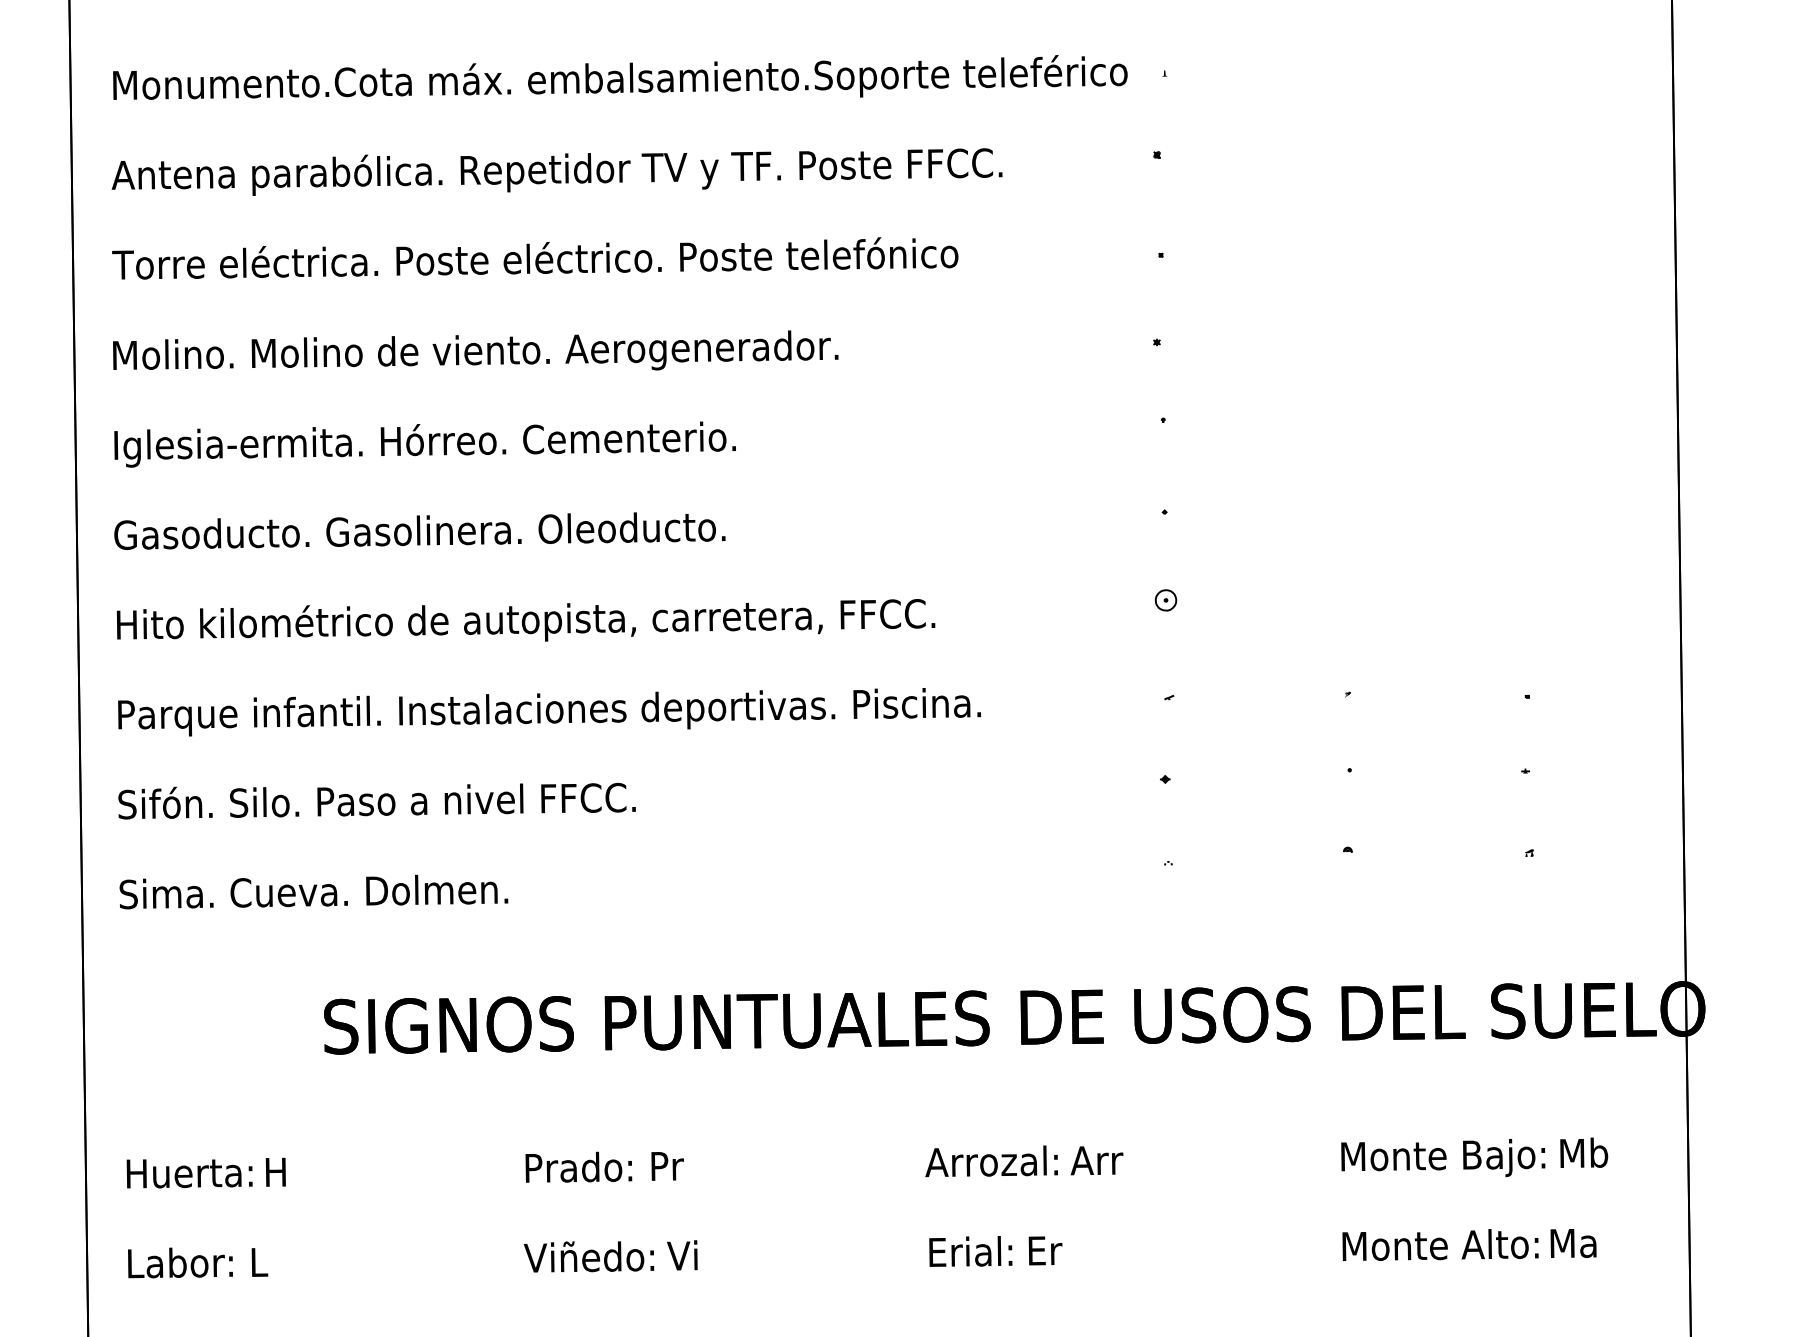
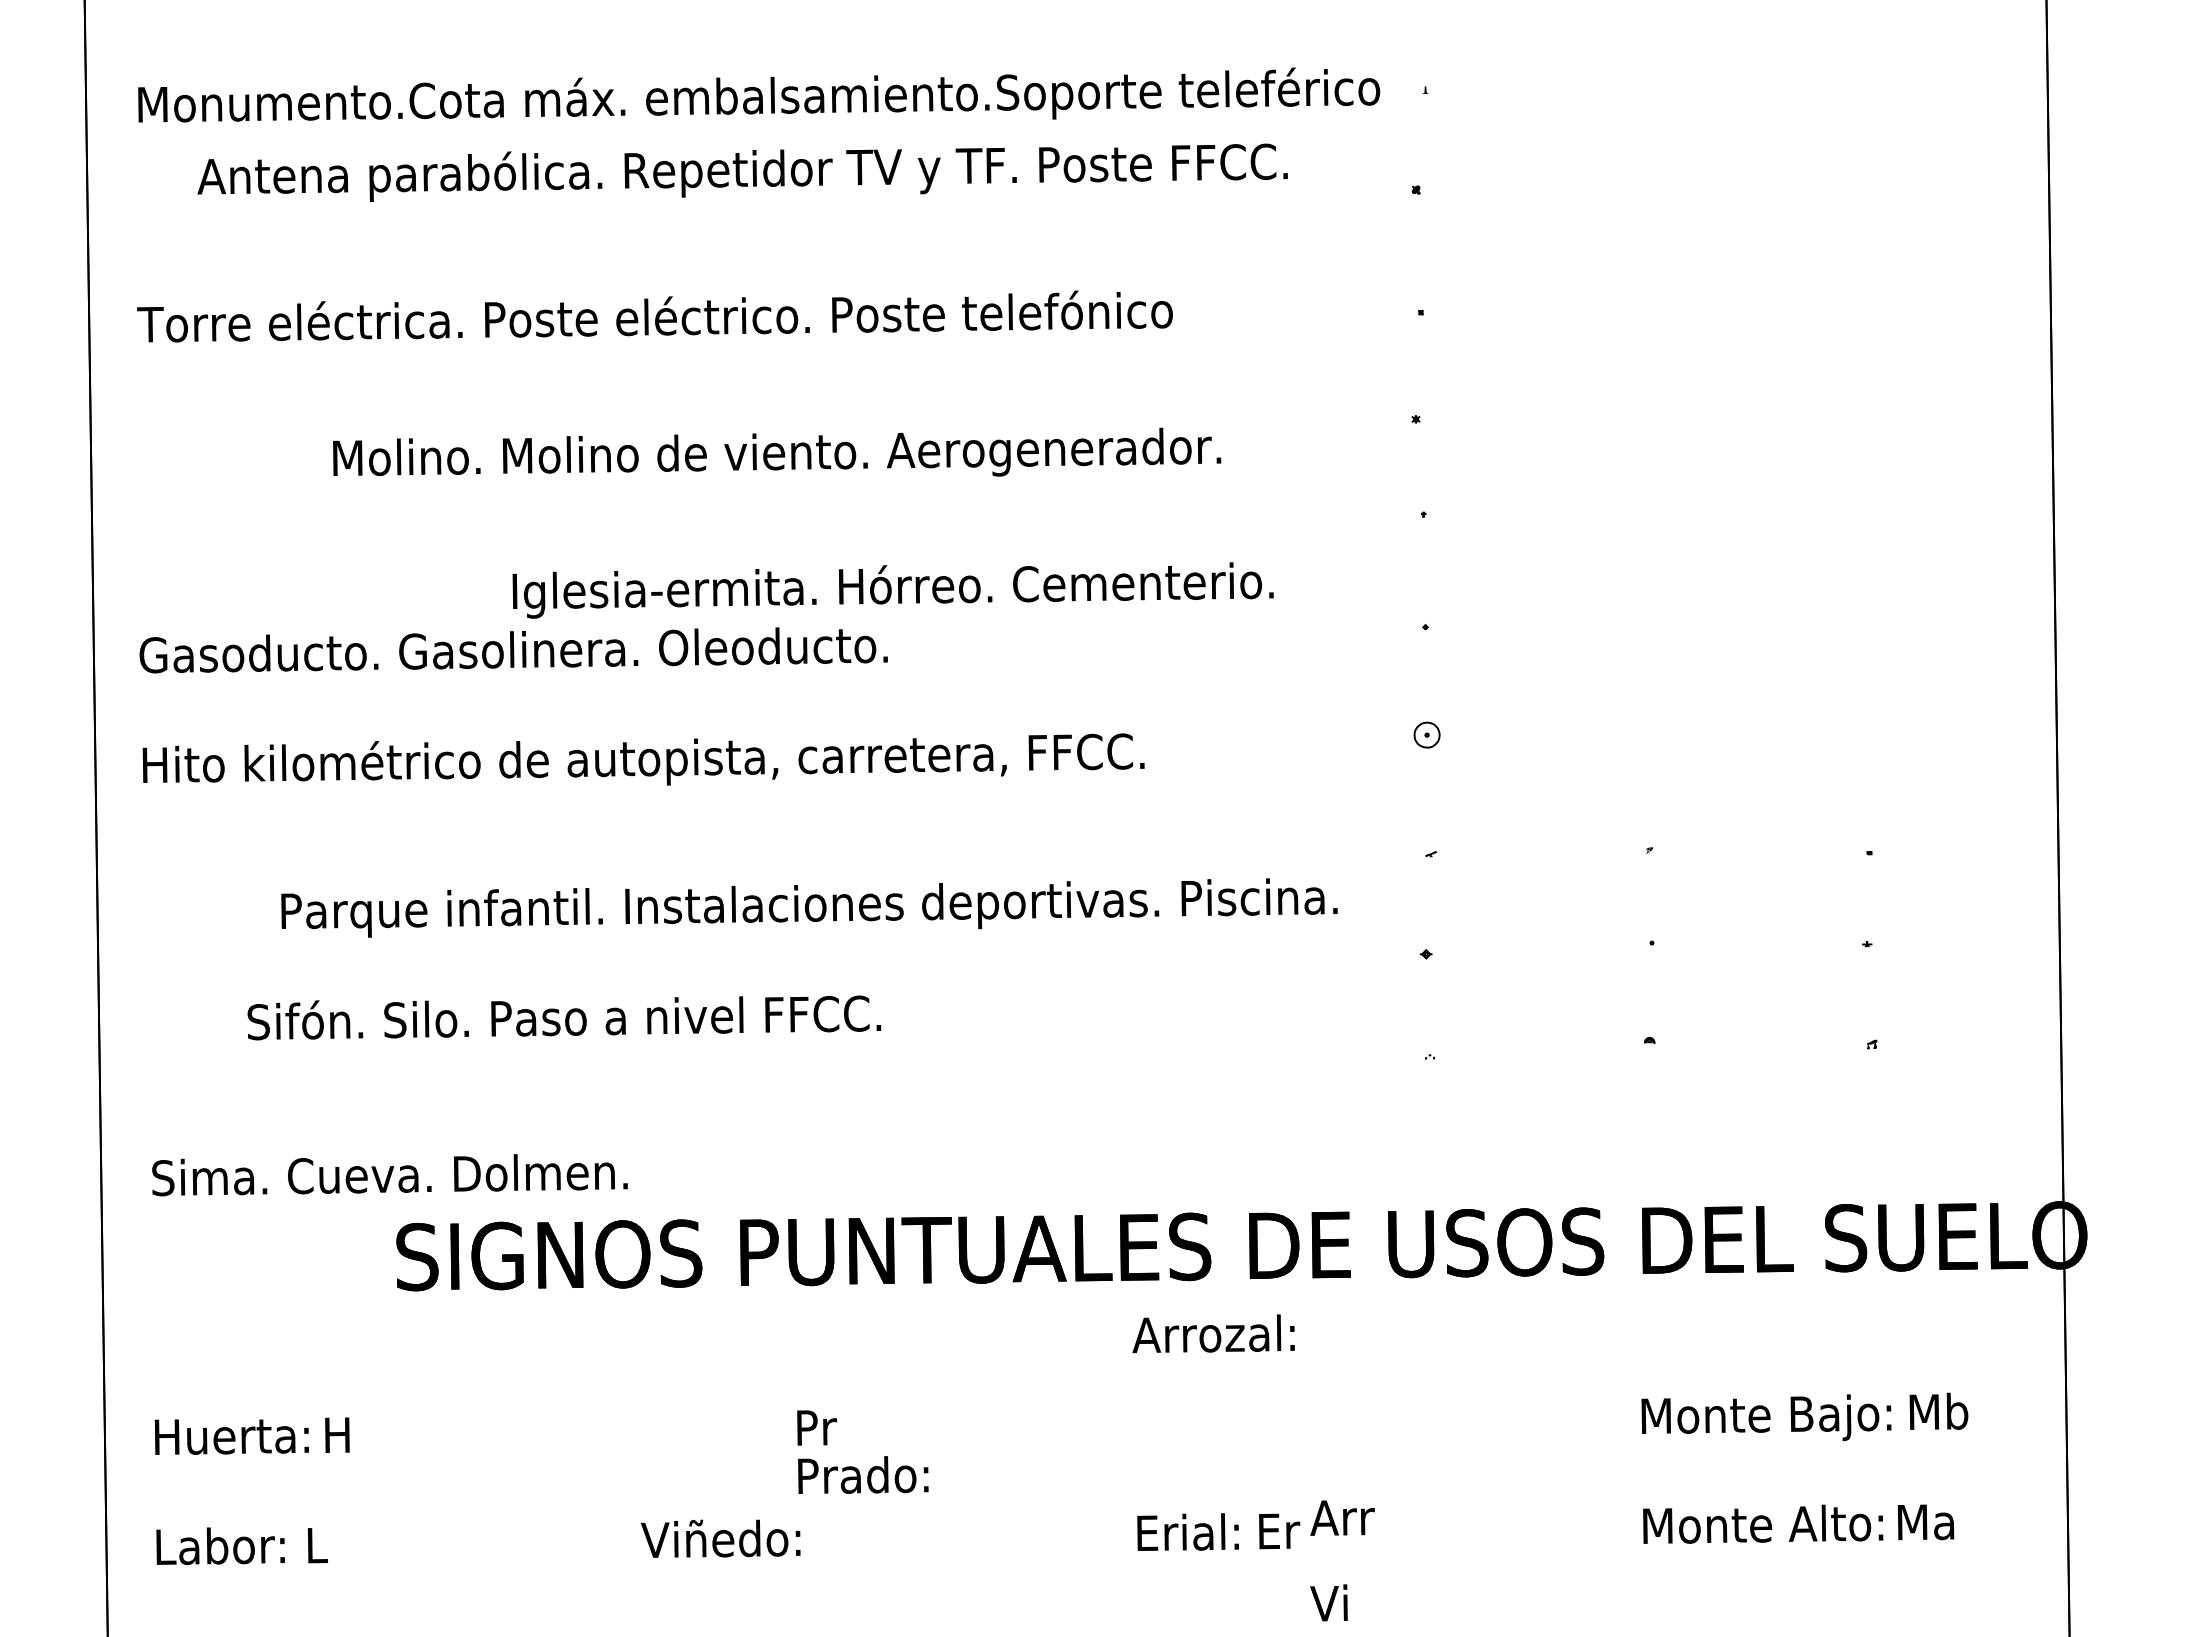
text: (556, 171) -> (742, 172), moved
text: (476, 349) -> (777, 451), moved
text: (424, 444) -> (892, 590), moved
text: (549, 711) -> (809, 907), moved
text: (377, 800) -> (564, 1017), moved
text: (313, 892) -> (389, 1175), moved
text: (1096, 1160) -> (1342, 1517), moved
text: (991, 1161) -> (1213, 1333), moved
text: (579, 1166) -> (863, 1474), moved
text: (681, 1255) -> (1328, 1602), moved

